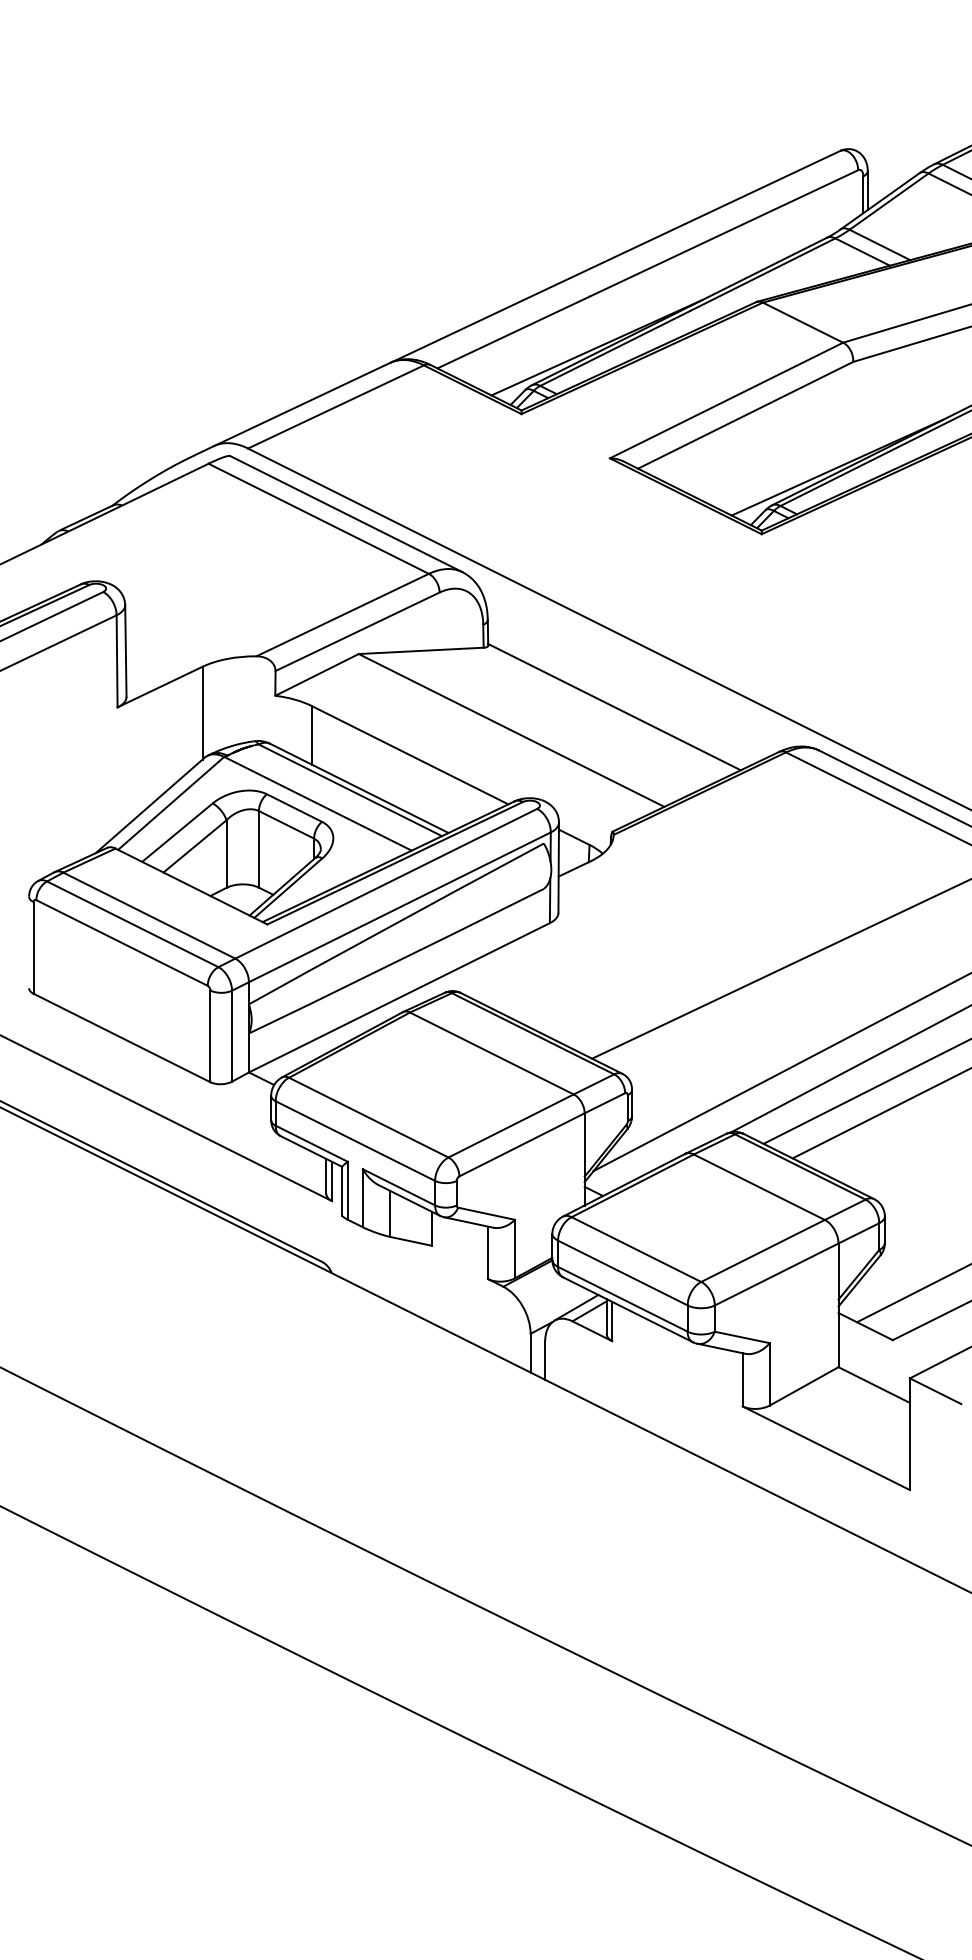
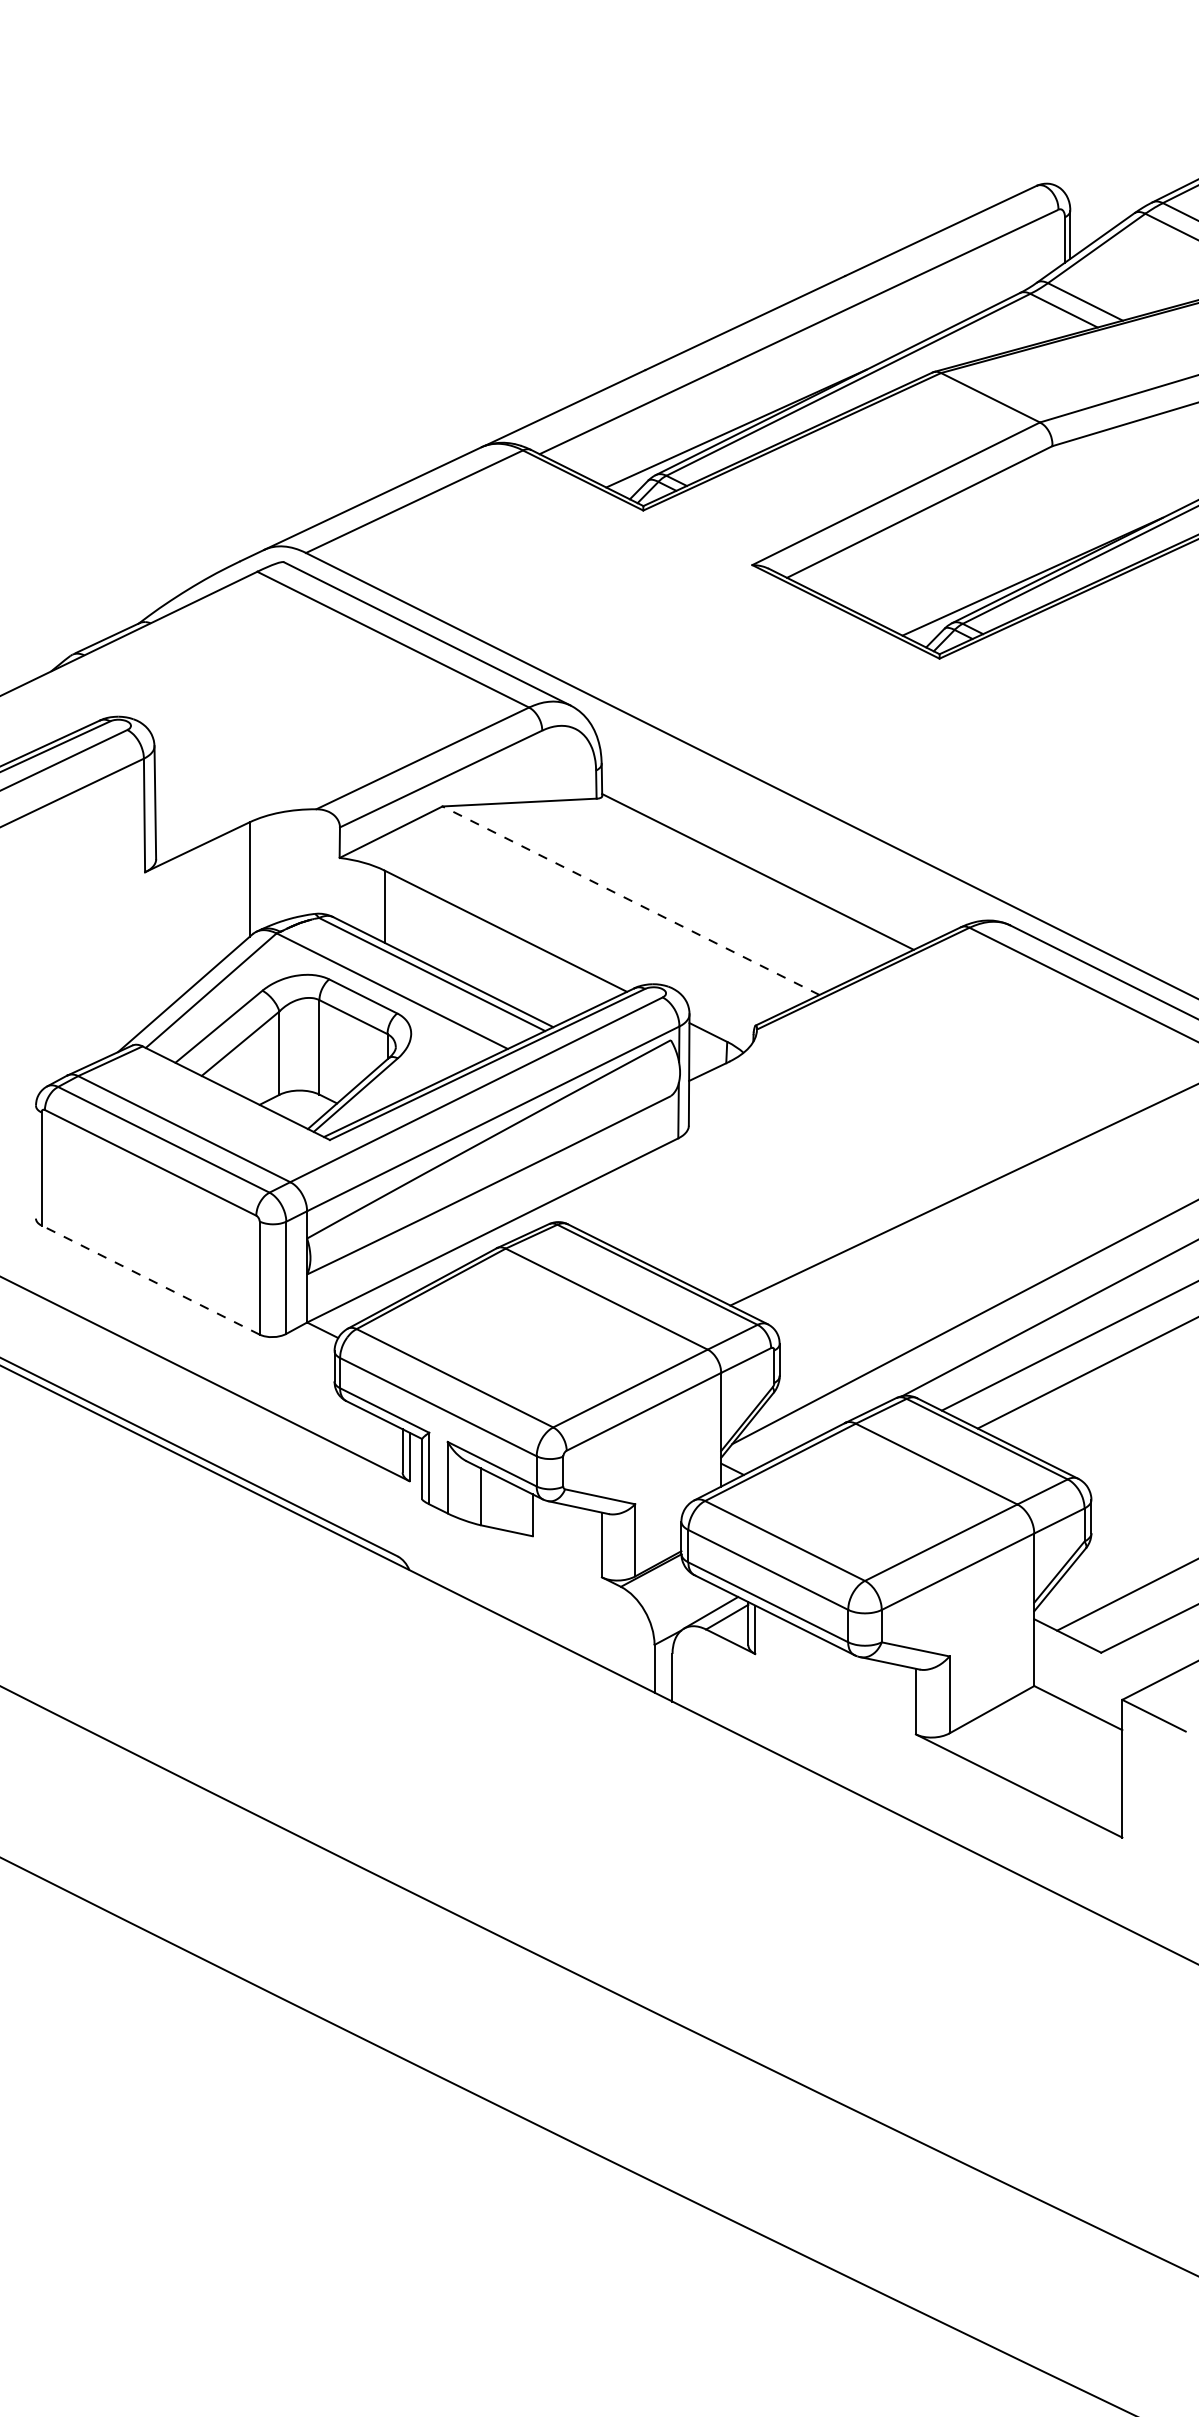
line: (511, 730) -> (630, 900), solid -> dashed
line: (122, 1038) -> (151, 1280), solid -> dashed

